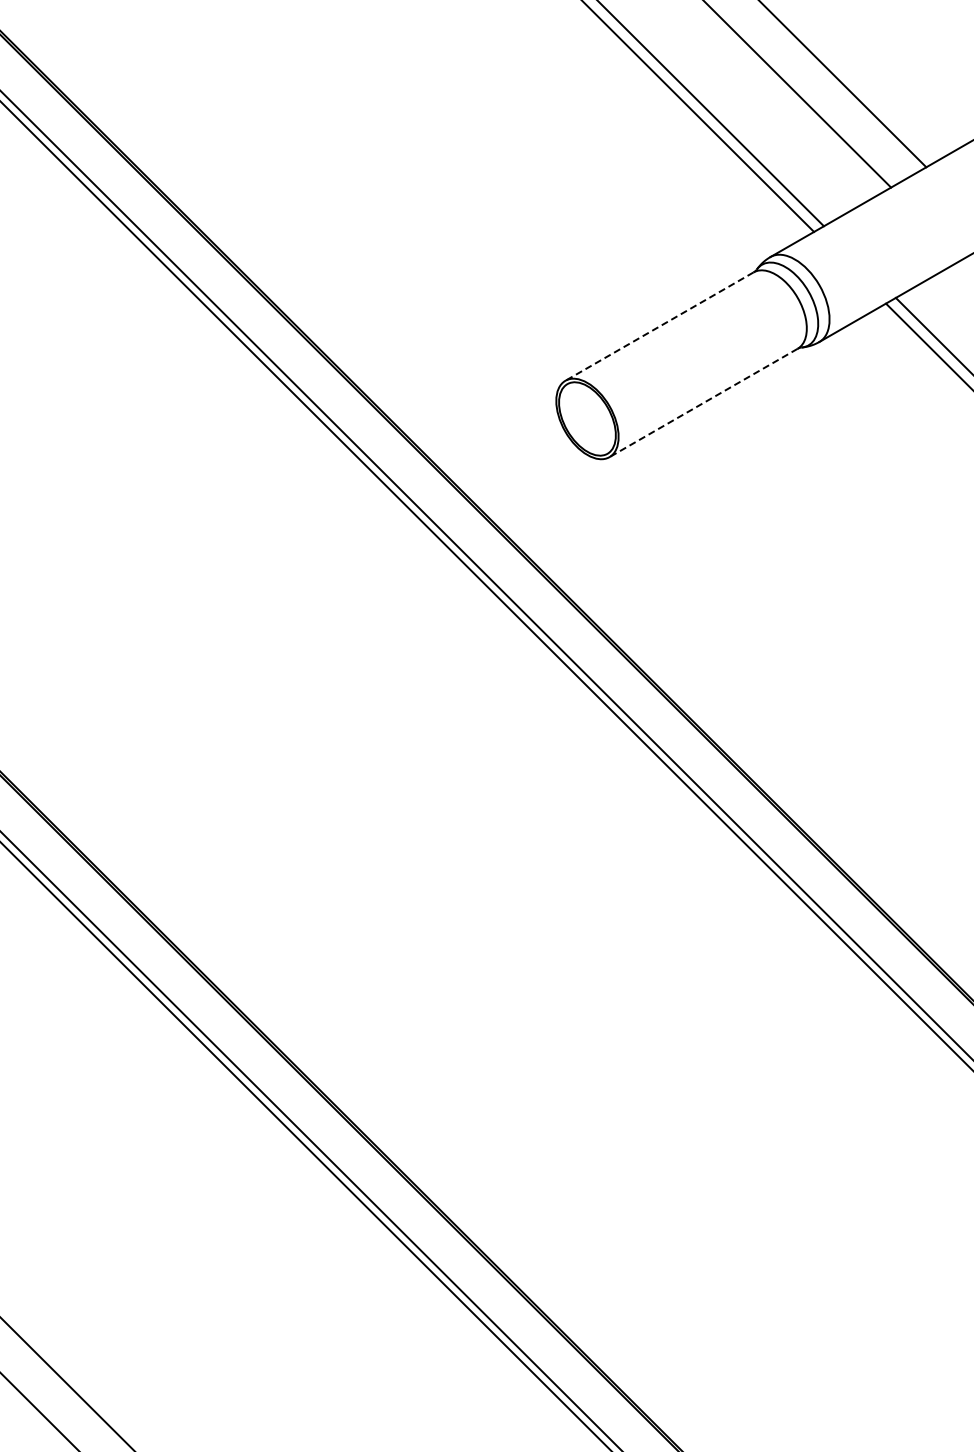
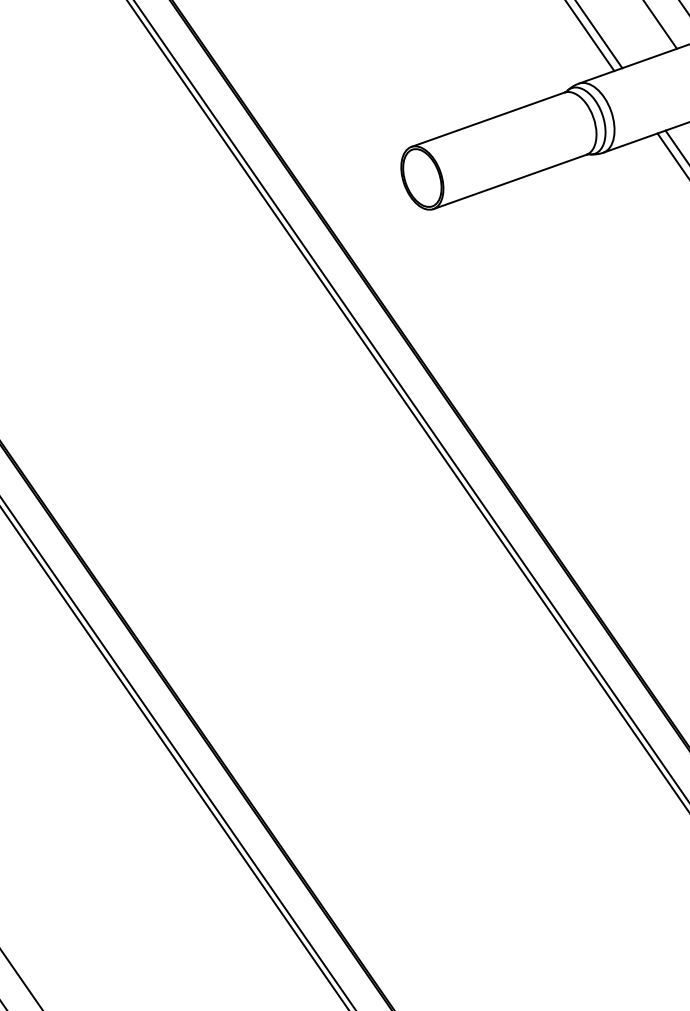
line: (659, 326) -> (487, 119), dashed -> solid
line: (703, 403) -> (509, 182), dashed -> solid

